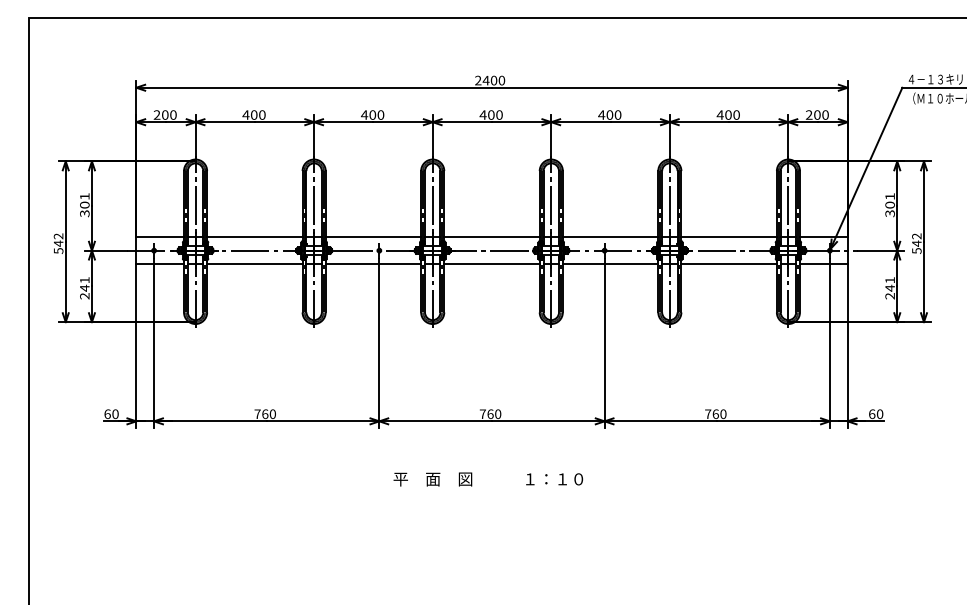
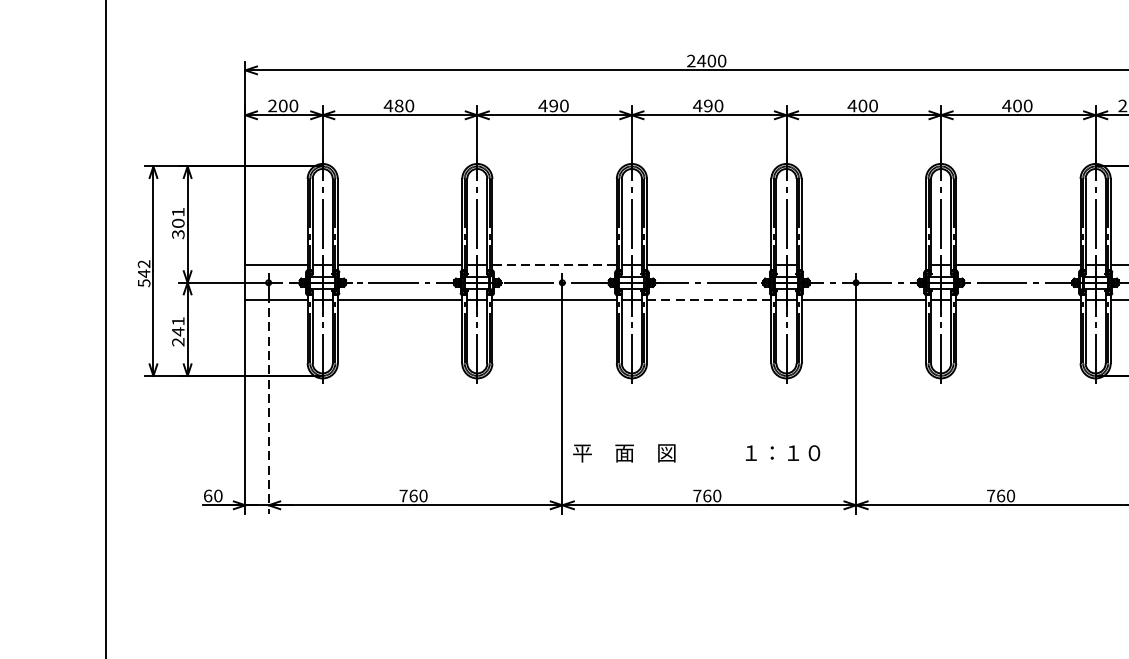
text: (372, 114) -> (553, 105), 400 -> 490
text: (491, 114) -> (708, 105), 400 -> 490
text: (253, 115) -> (398, 106), 400 -> 480
line: (373, 237) -> (554, 265), solid -> dashed
line: (610, 237) -> (863, 265), removed
line: (492, 264) -> (709, 300), solid -> dashed
line: (154, 343) -> (269, 403), solid -> dashed
text: (488, 479) -> (696, 453), moved

